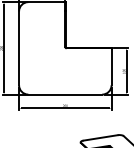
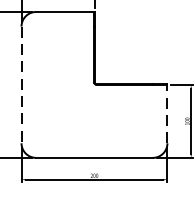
line: (19, 48) -> (22, 85), solid -> dashed
line: (111, 66) -> (167, 113), solid -> dashed

